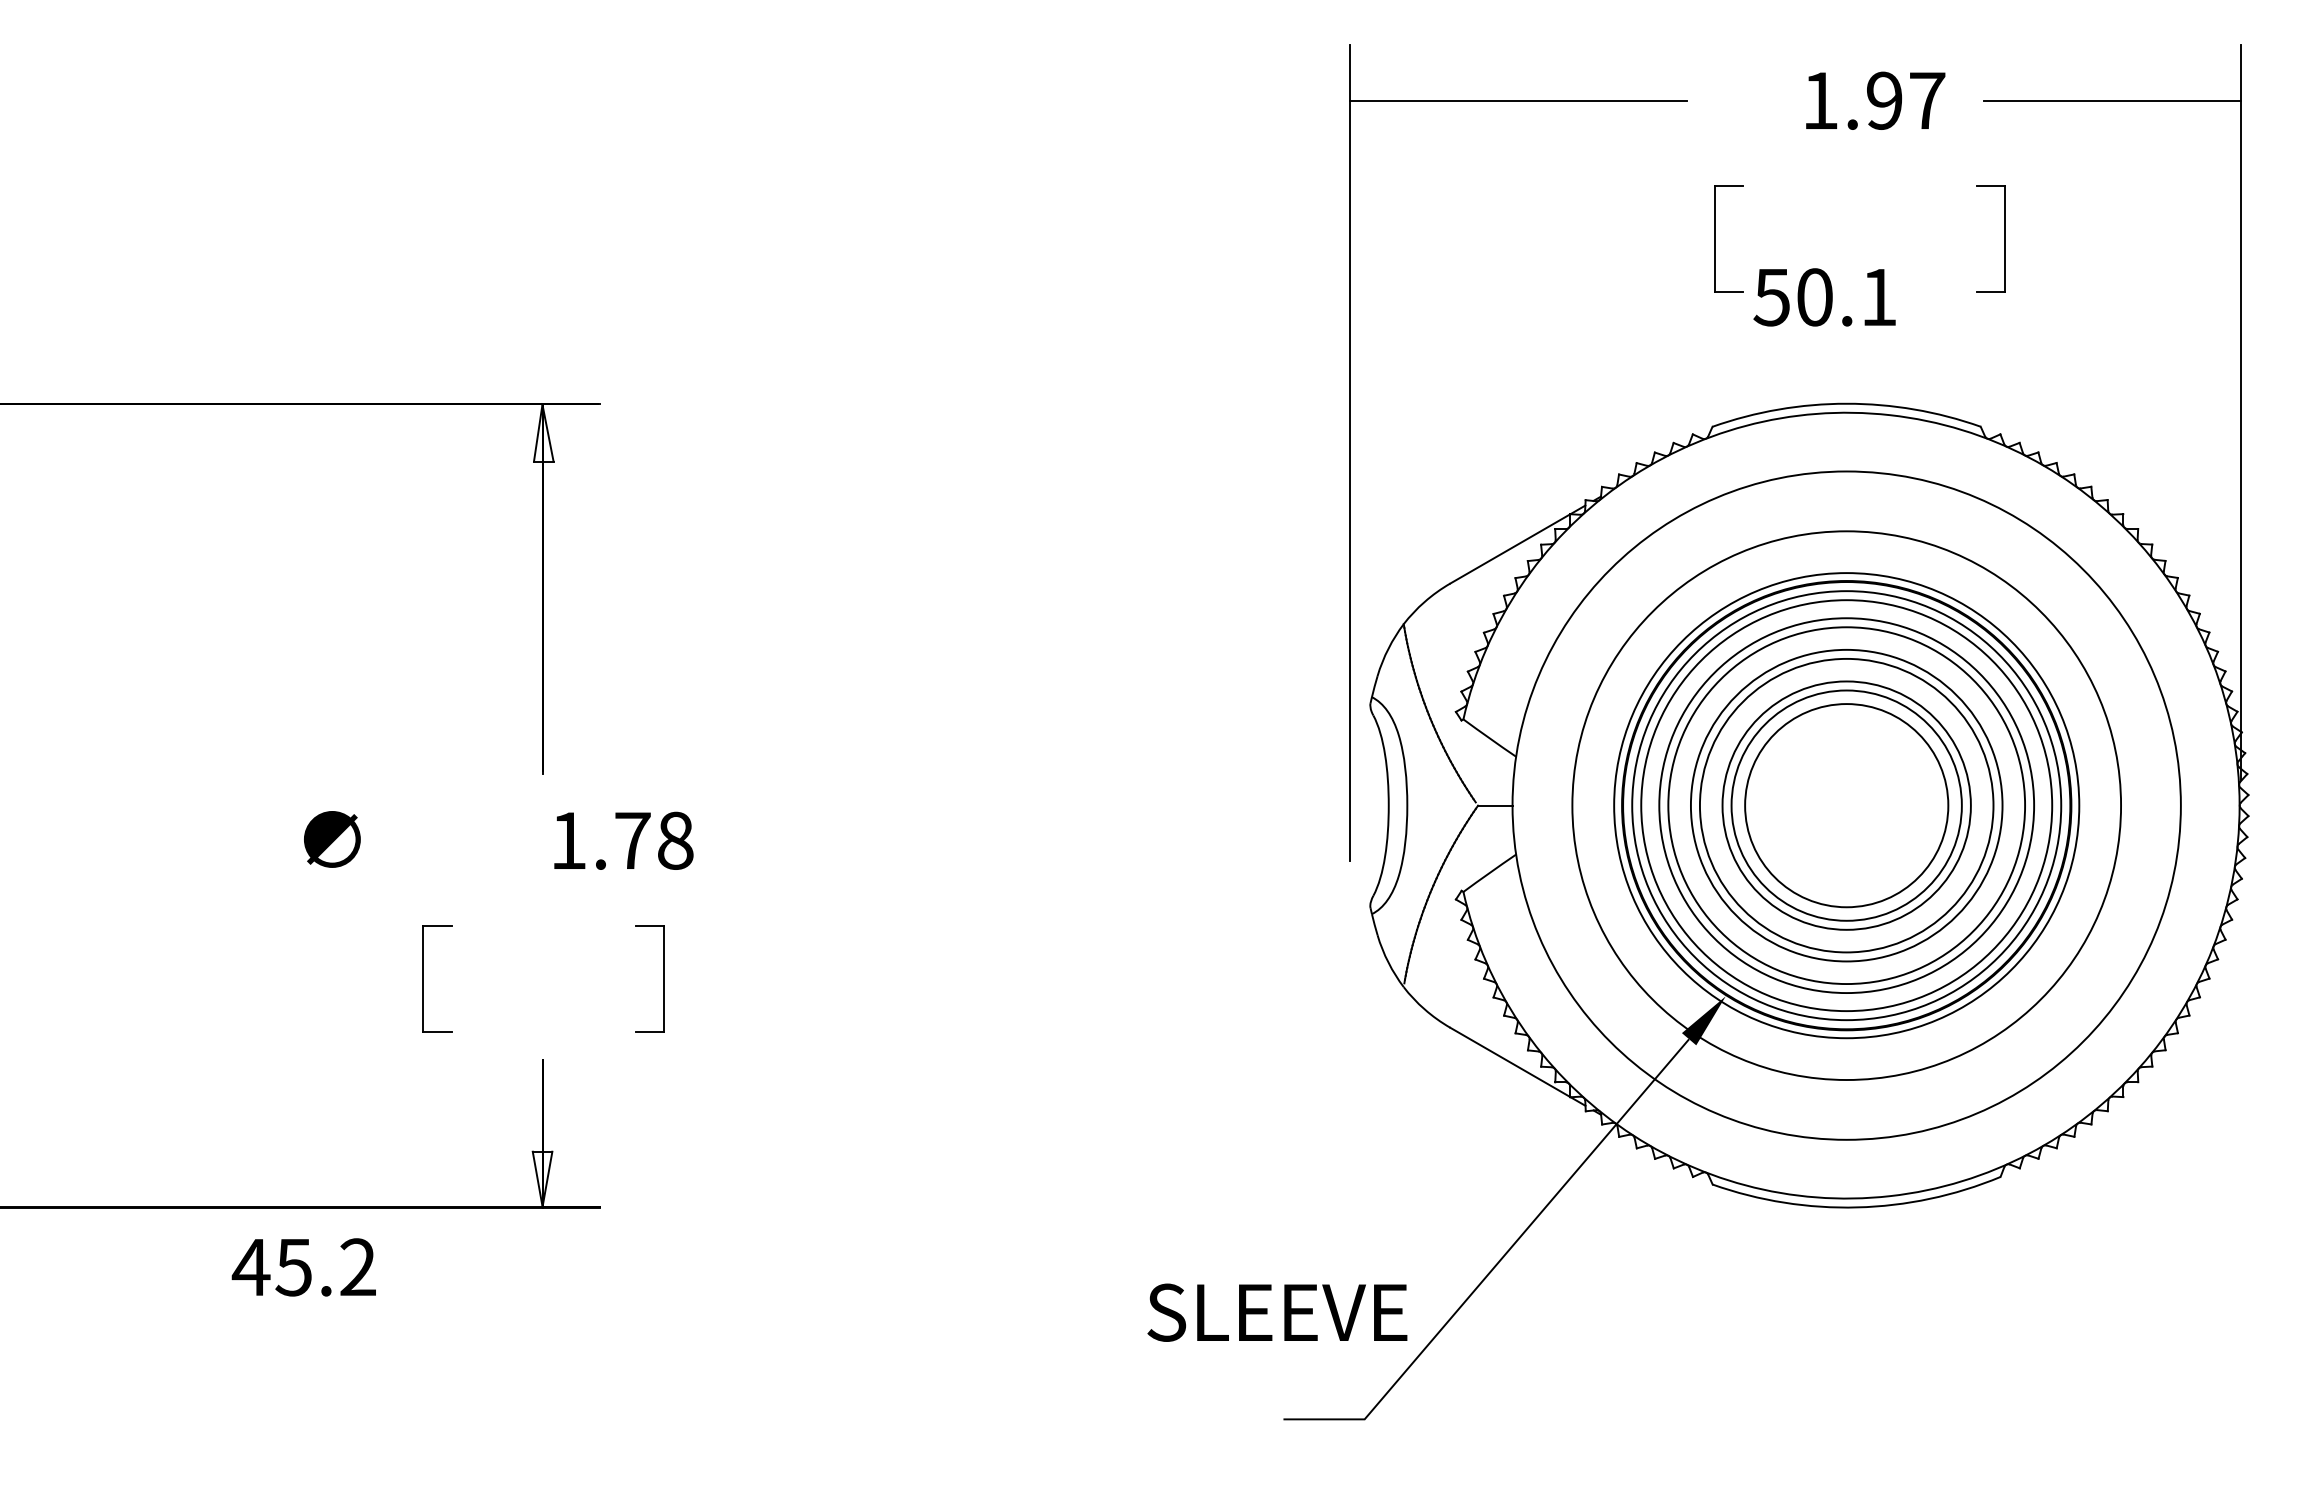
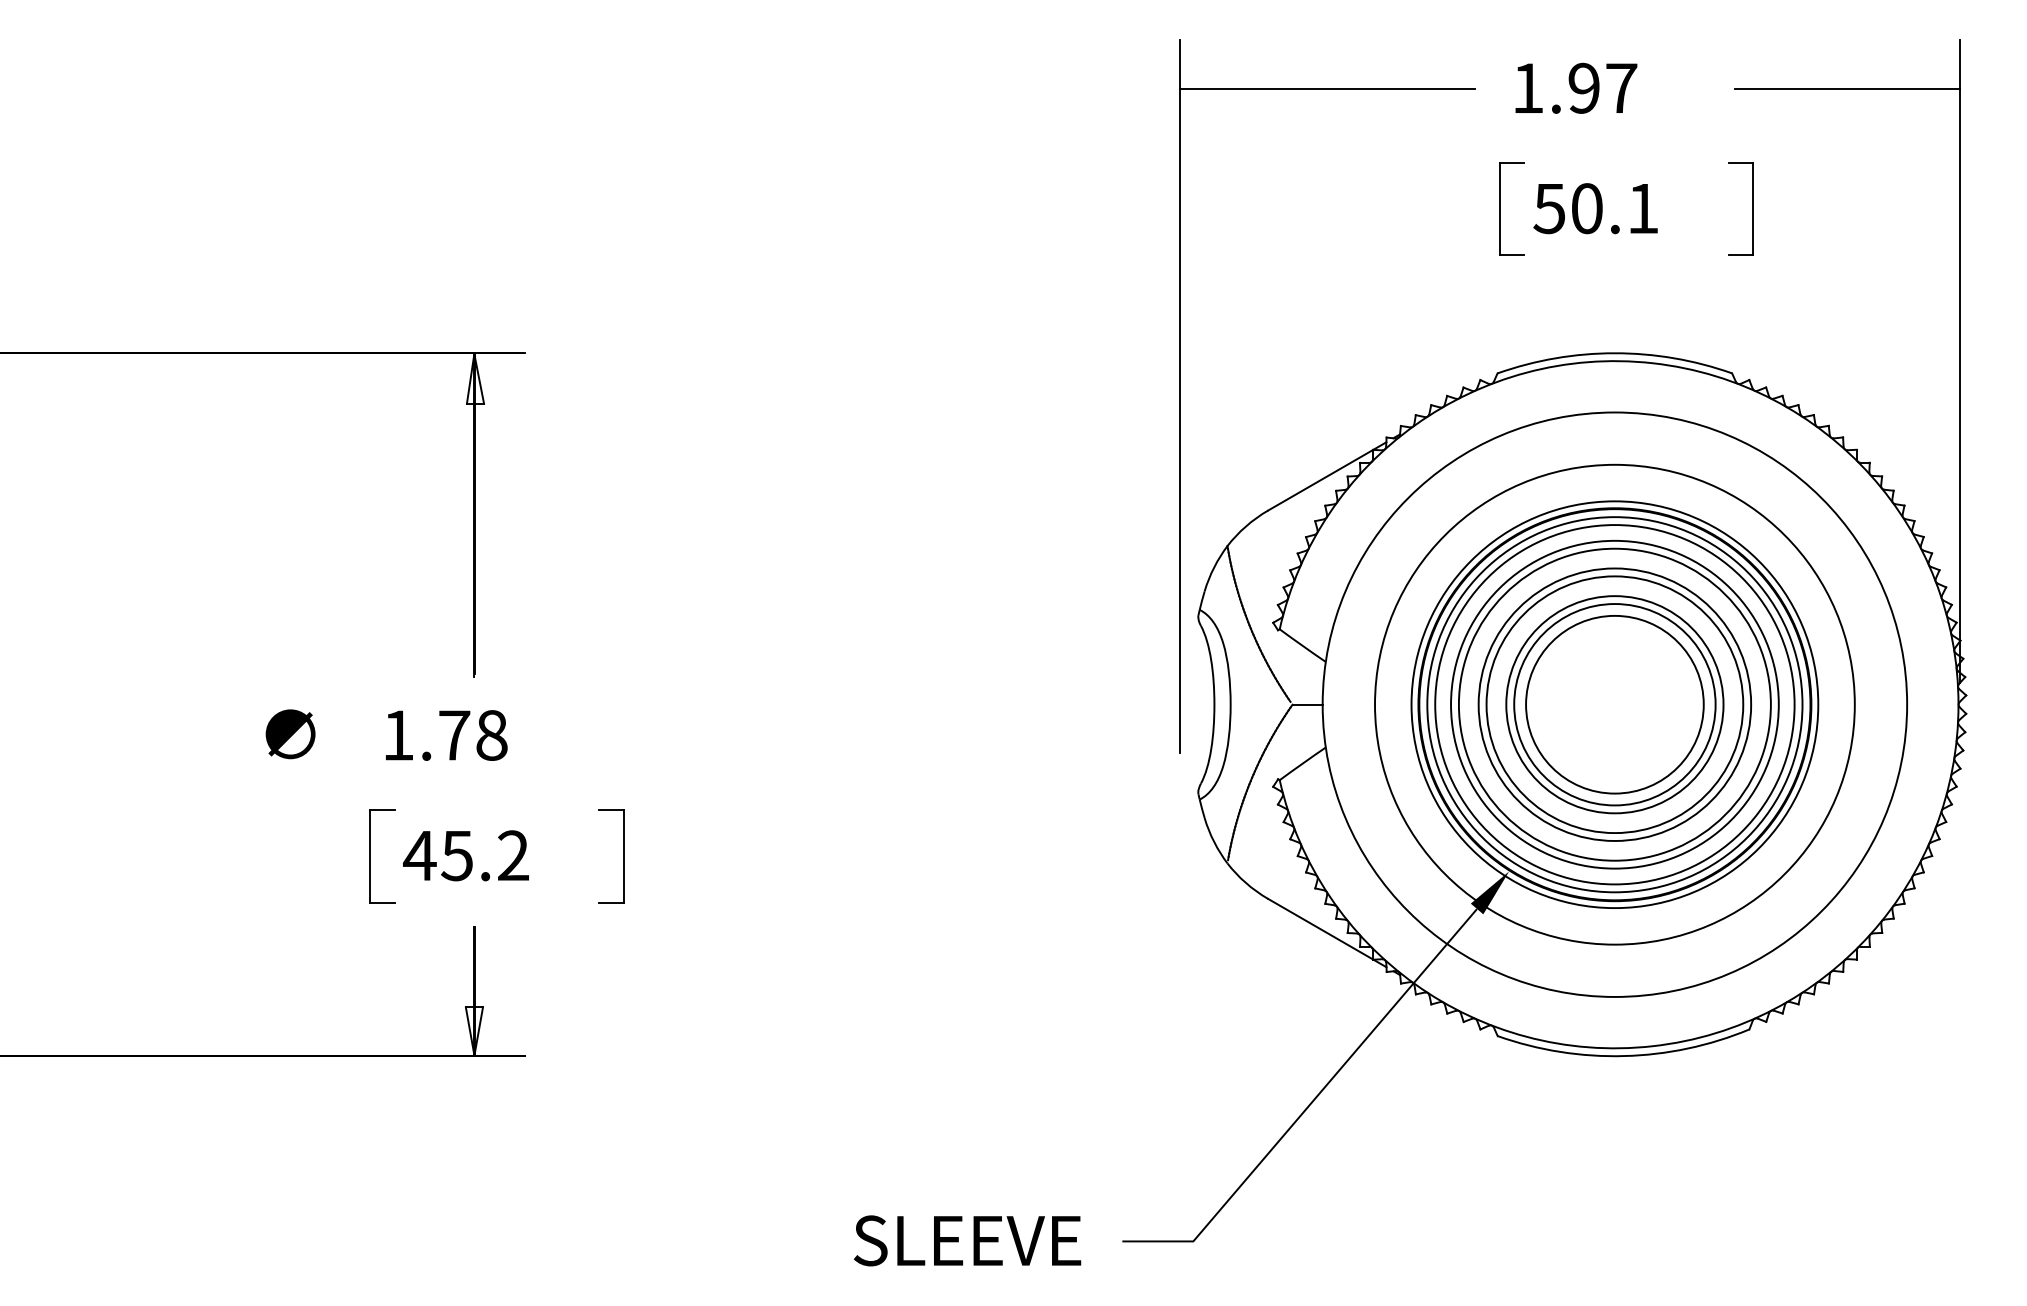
text: (1875, 100) -> (1576, 88), moved
text: (1824, 297) -> (1595, 208), moved
text: (623, 840) -> (446, 735), moved
part: (663, 978) -> (623, 855), moved
text: (303, 1267) -> (465, 855), moved
text: (1277, 1312) -> (967, 1240), moved

